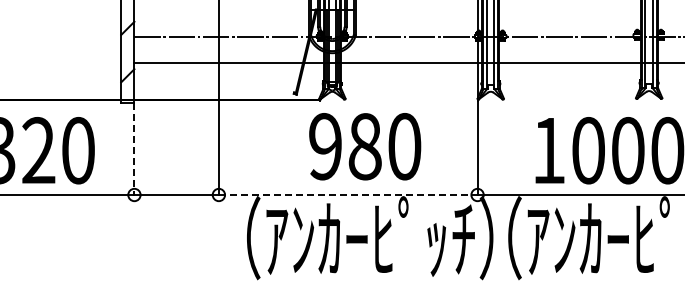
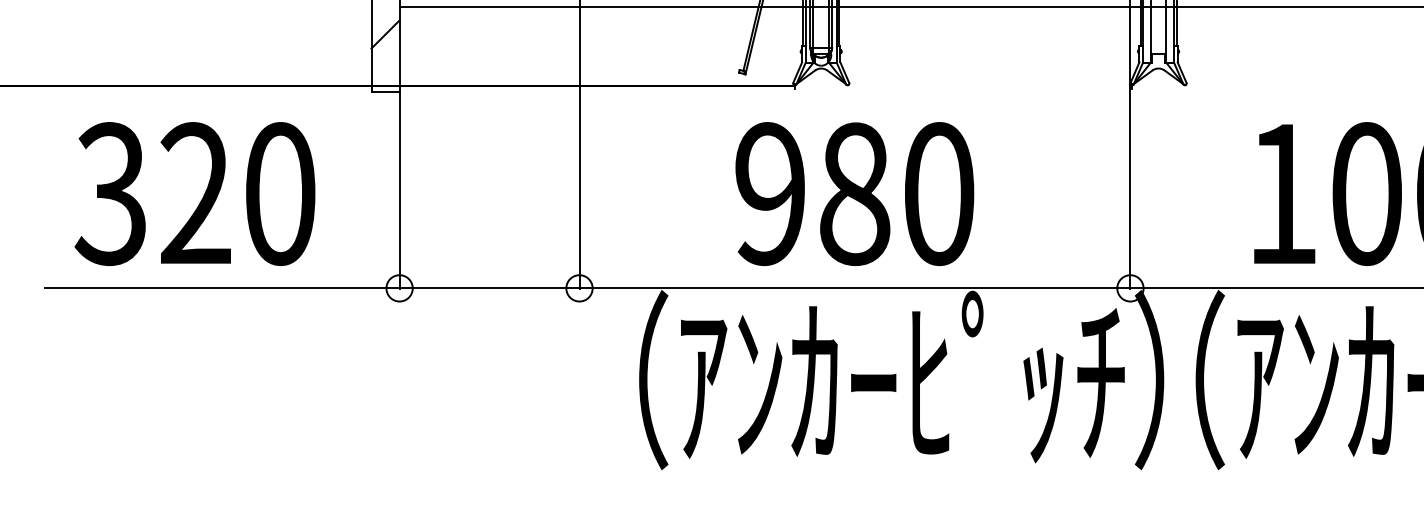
text: (365, 146) -> (855, 193), moved
line: (134, 149) -> (399, 191), dashed -> solid
line: (348, 195) -> (855, 289), dashed -> solid

